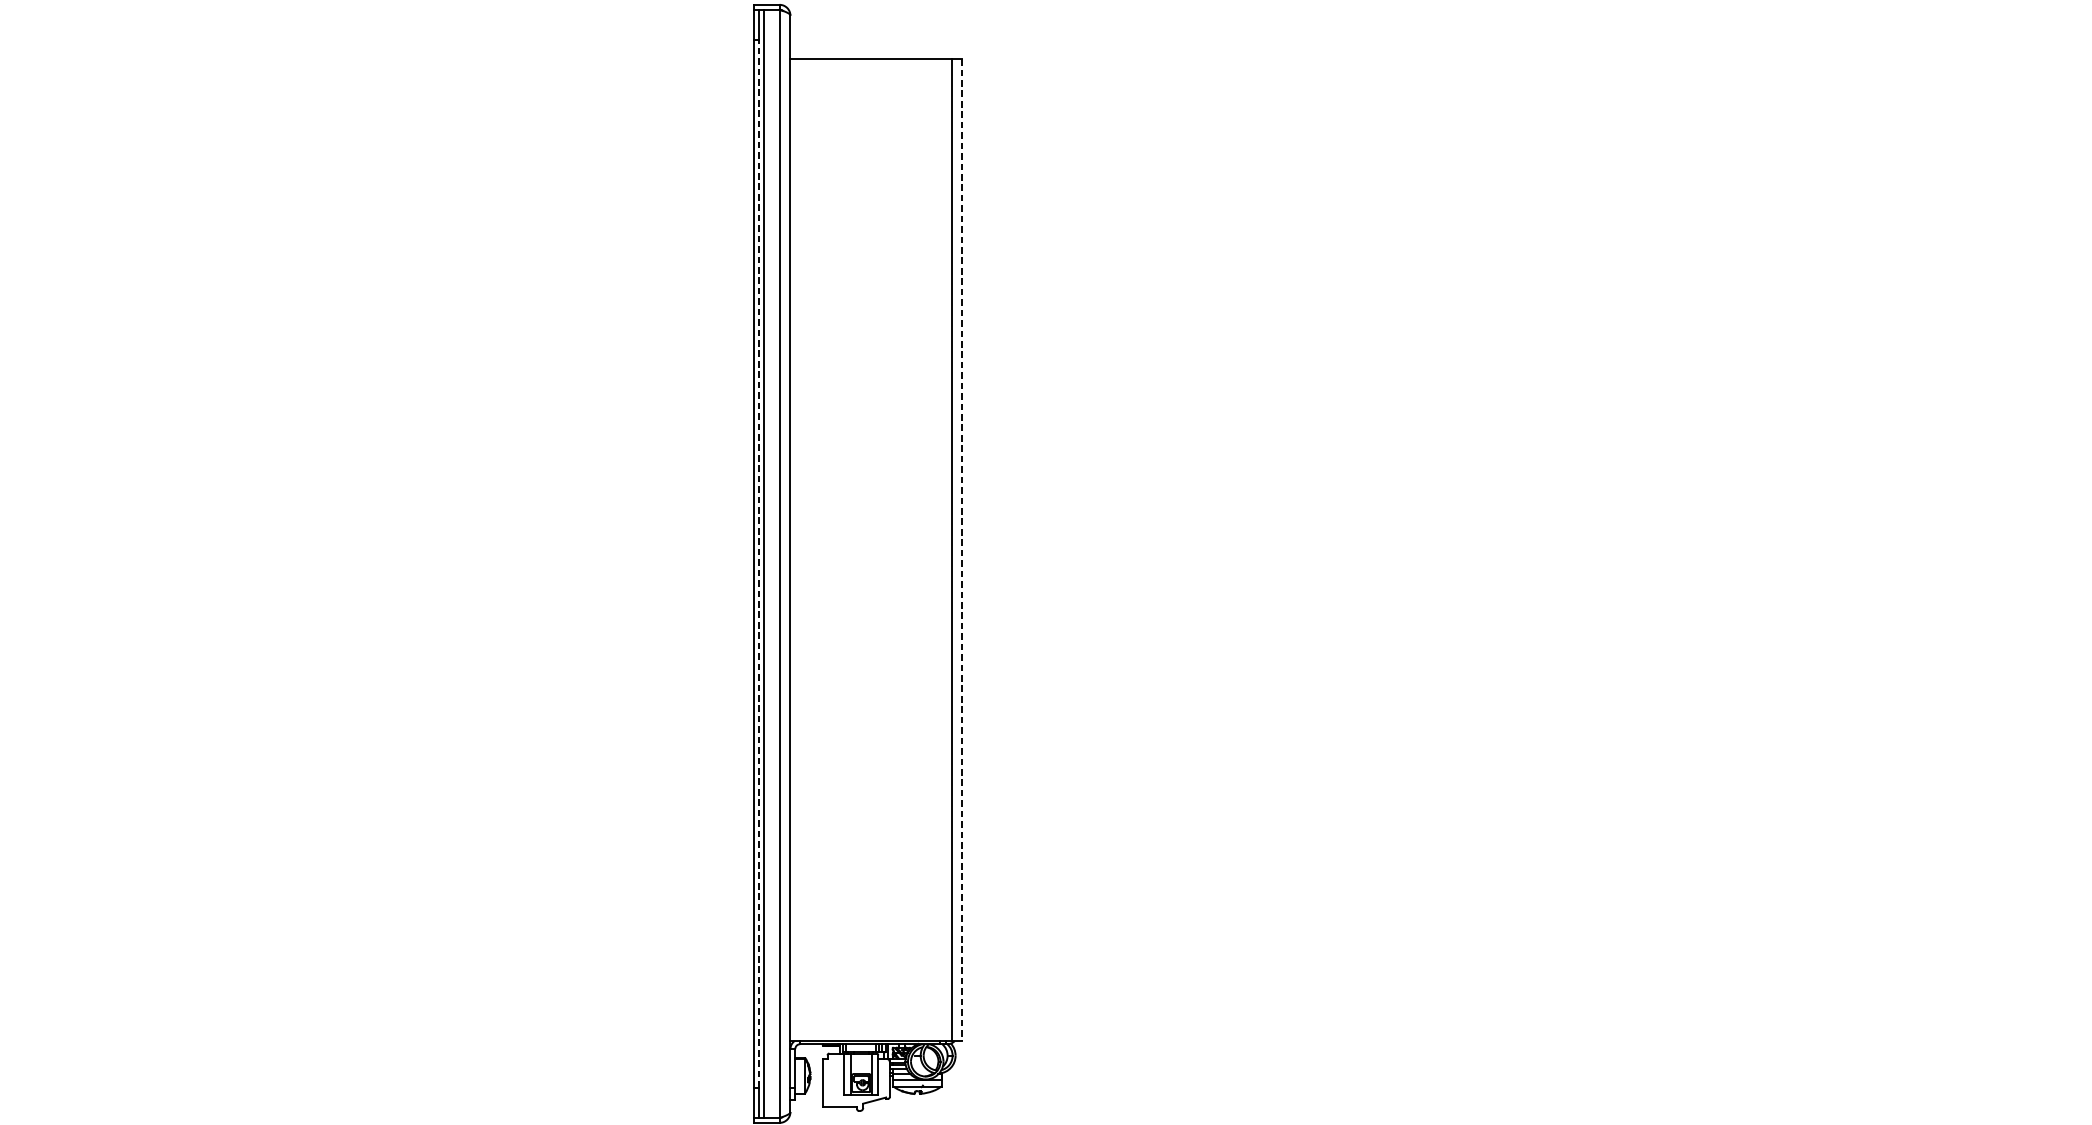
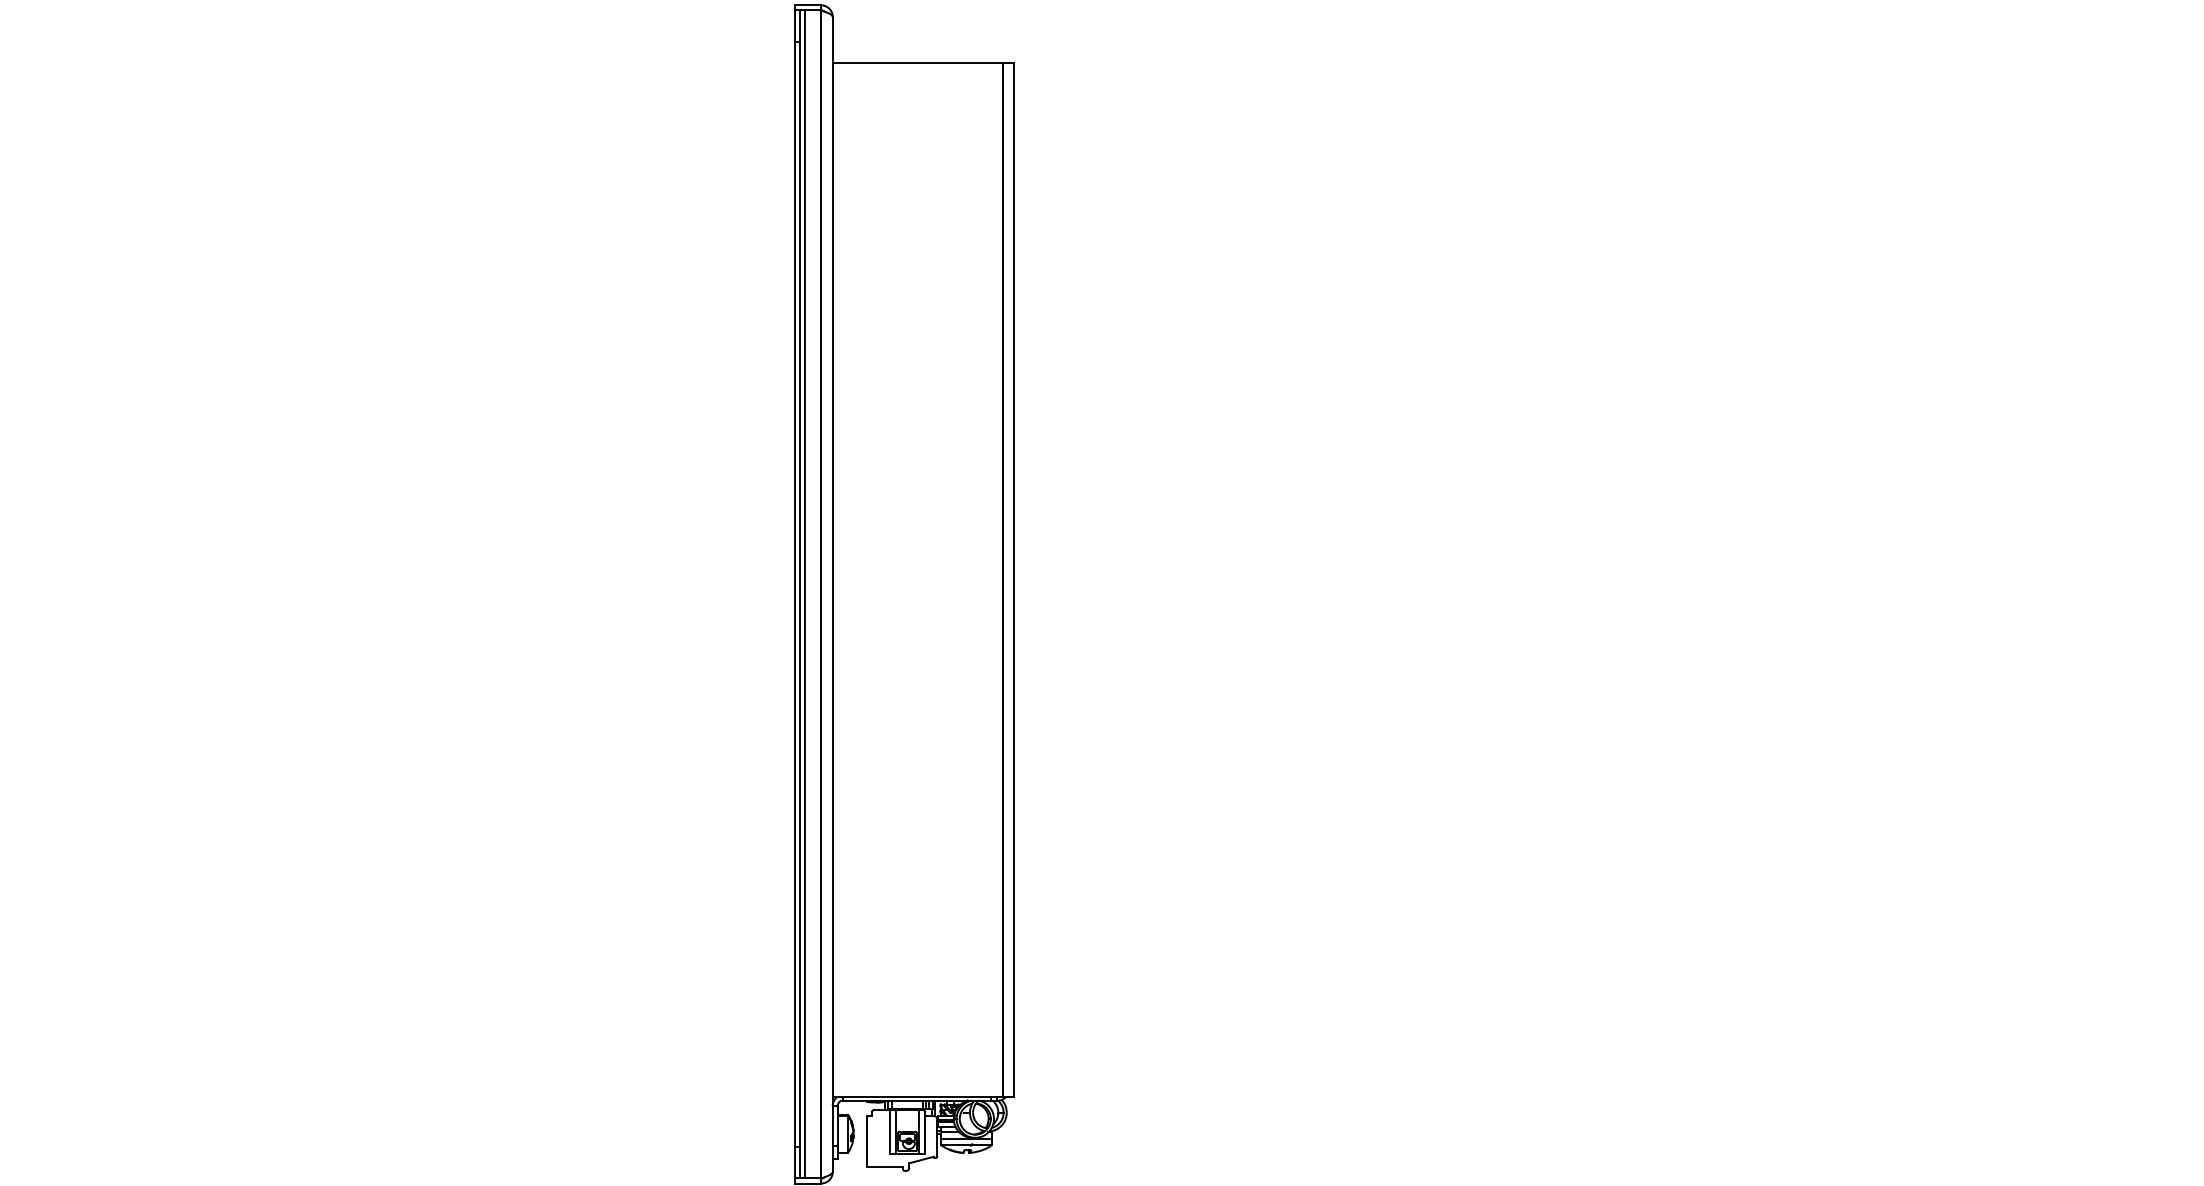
line: (962, 550) -> (1013, 580), dashed -> solid
line: (758, 562) -> (799, 593), dashed -> solid

